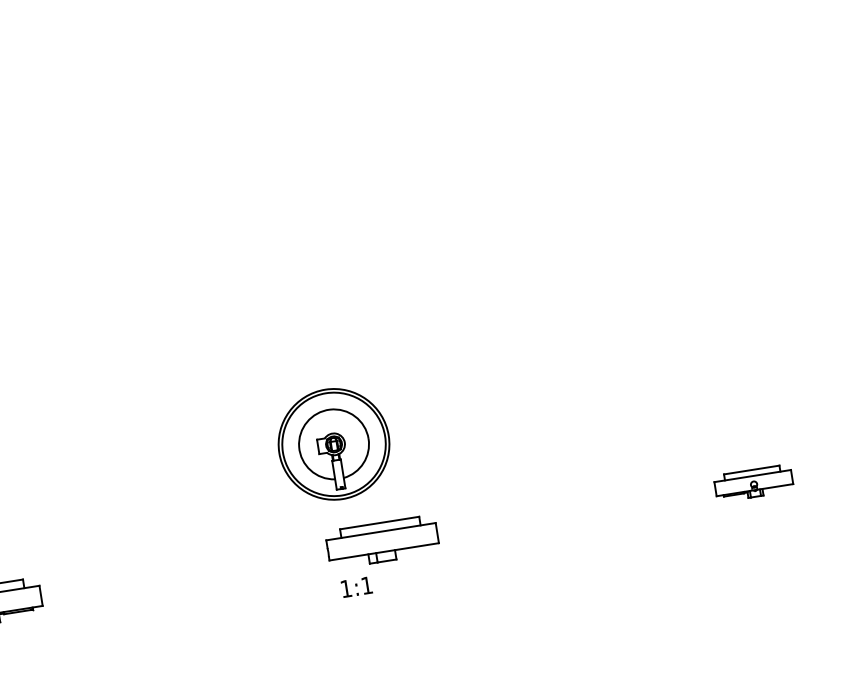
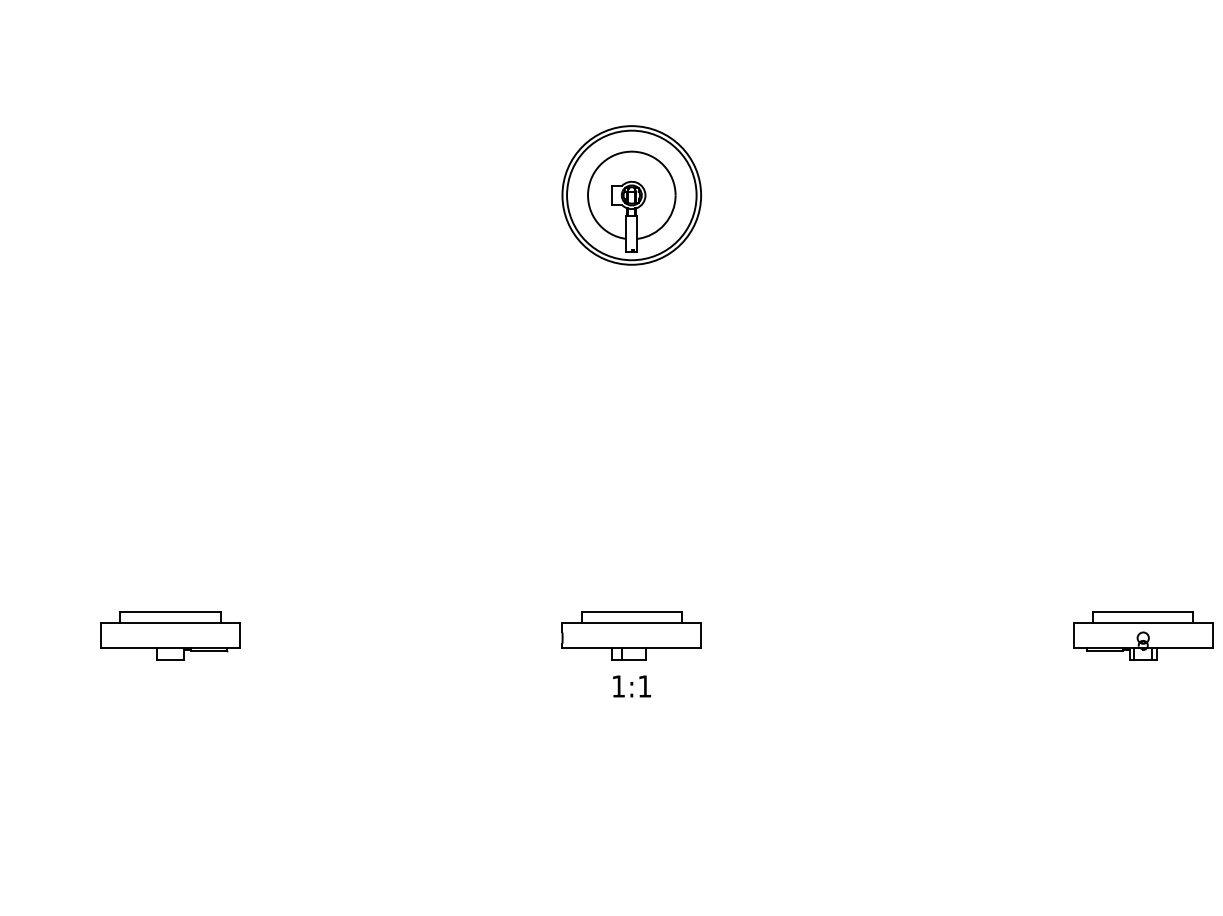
part: (333, 444) -> (631, 195), moved
part: (753, 483) -> (1143, 635), size x1.43
part: (382, 541) -> (631, 635), moved

